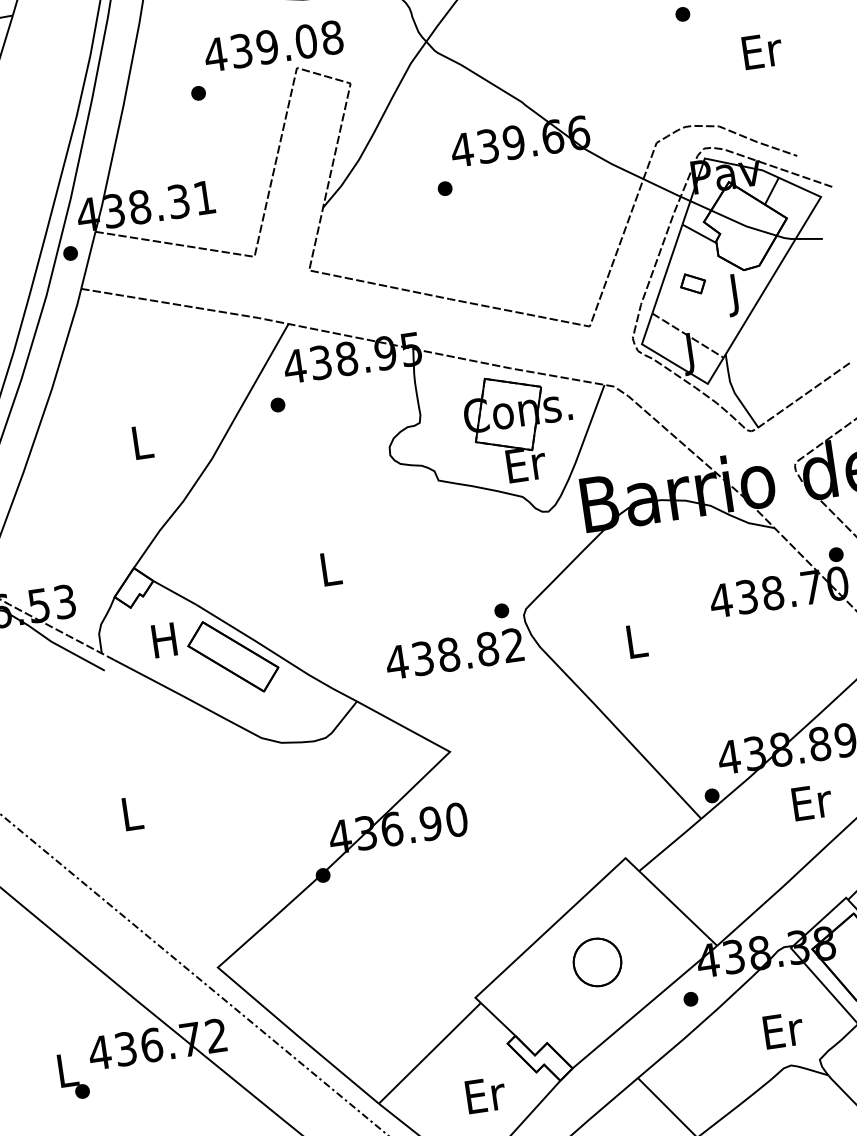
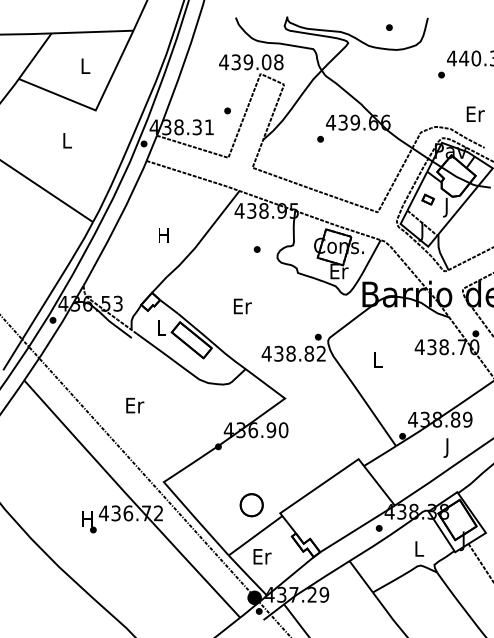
text: (761, 49) -> (475, 113), moved
part: (198, 92) -> (227, 110), moved
part: (276, 405) -> (256, 249), moved
text: (140, 442) -> (163, 235), L -> H
text: (330, 569) -> (242, 306), L -> Er
text: (164, 638) -> (161, 327), H -> L
text: (813, 805) -> (448, 447), Er -> J
text: (133, 813) -> (135, 405), L -> Er
part: (597, 963) -> (251, 505), moved
text: (782, 1029) -> (419, 548), Er -> L
text: (66, 1068) -> (87, 518), L -> H
text: (485, 1094) -> (262, 556), moved

